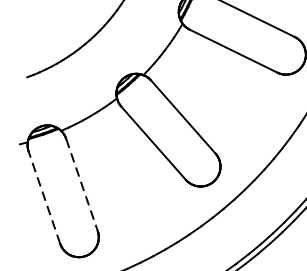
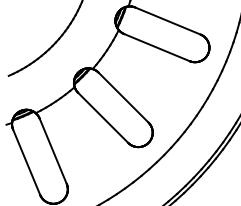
line: (82, 185) -> (53, 151), dashed -> solid
line: (44, 196) -> (26, 161), dashed -> solid

